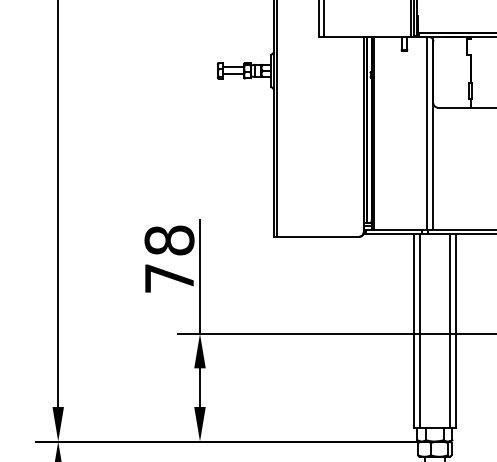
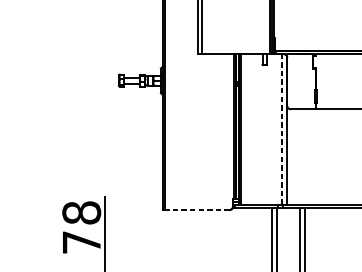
line: (426, 133) -> (281, 129), solid -> dashed
line: (317, 236) -> (197, 209), solid -> dashed

